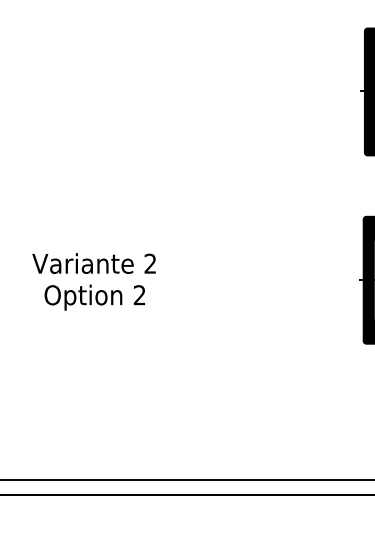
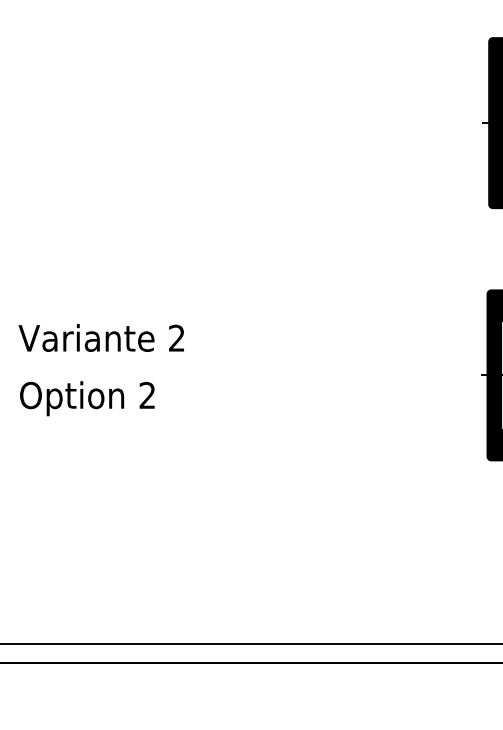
text: (93, 263) -> (100, 337), moved
text: (94, 297) -> (87, 398), moved

